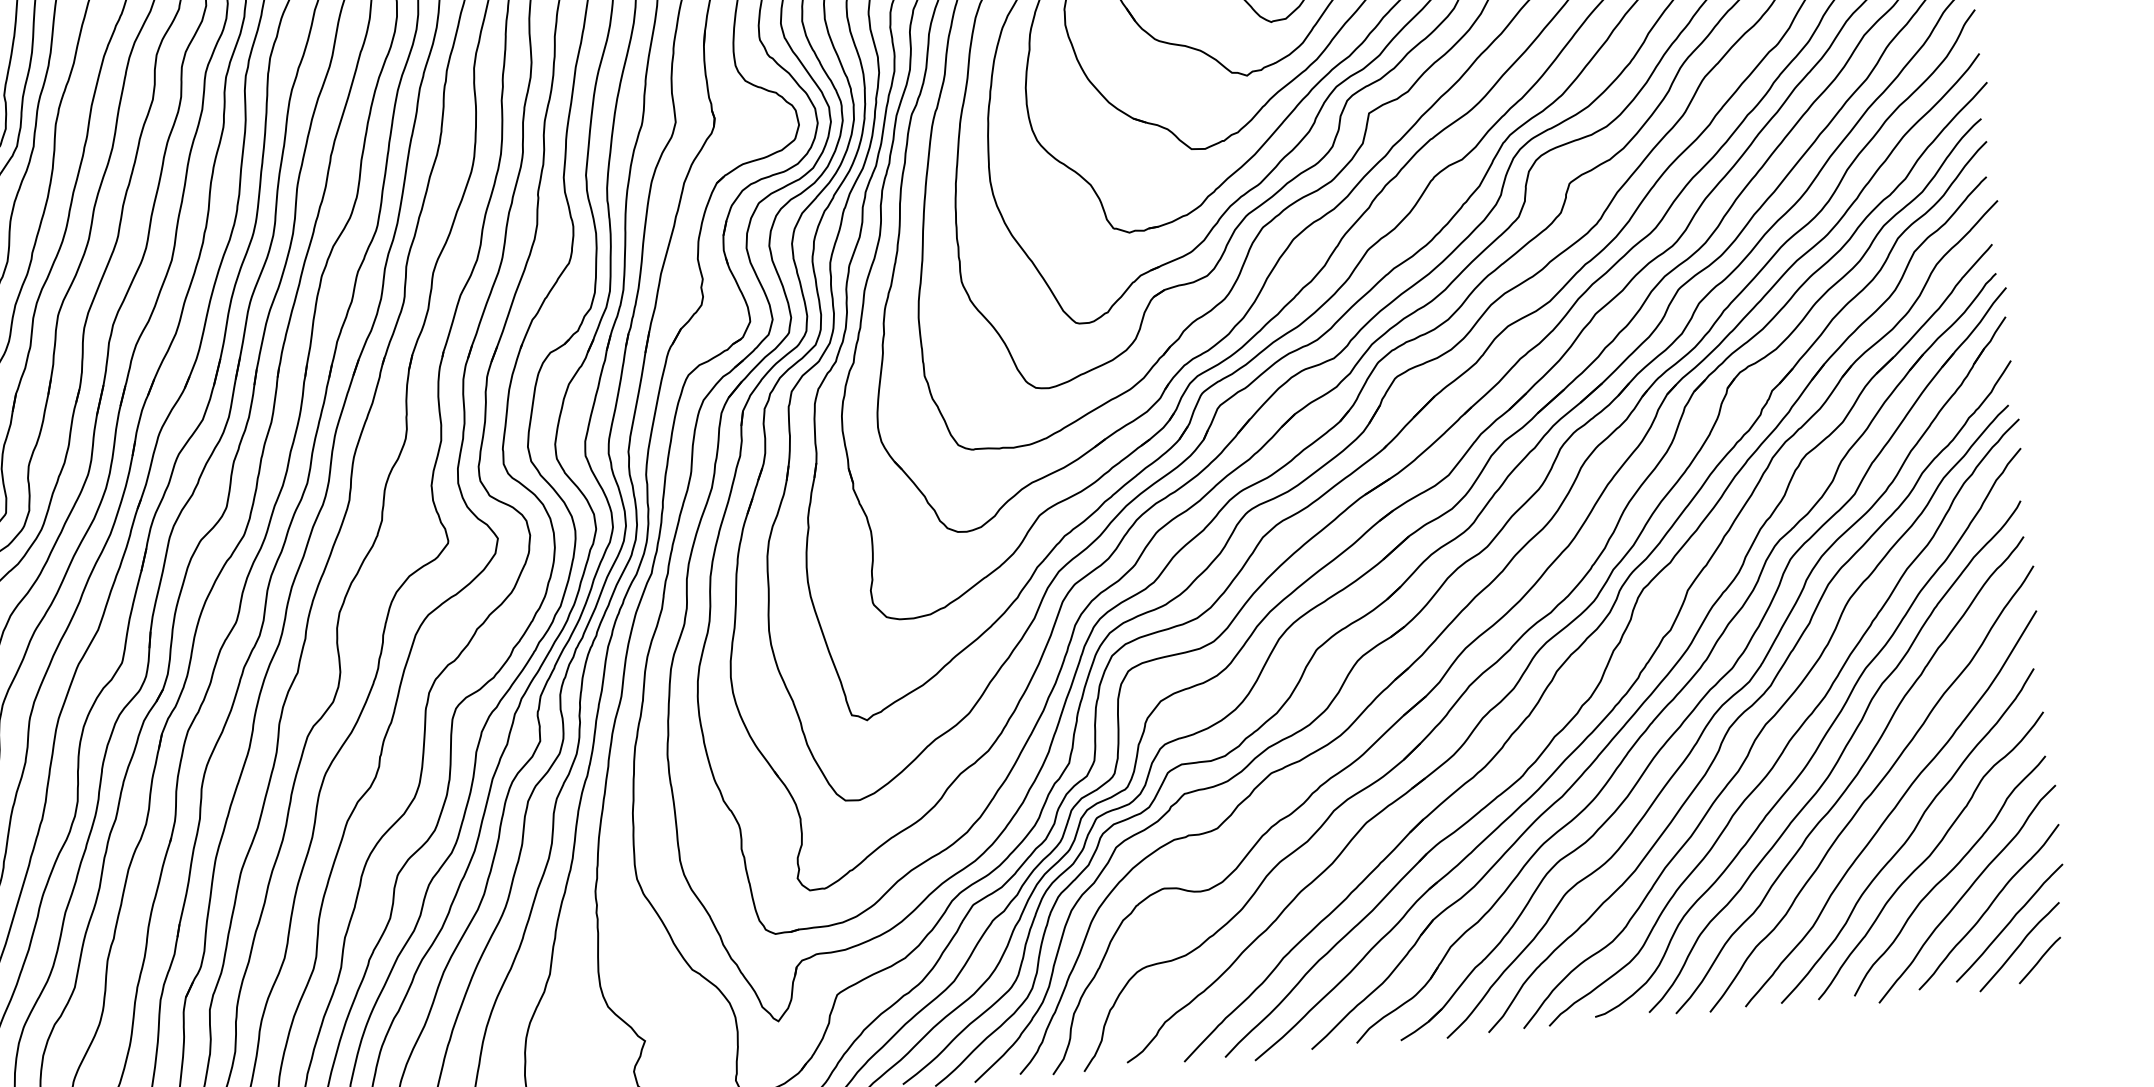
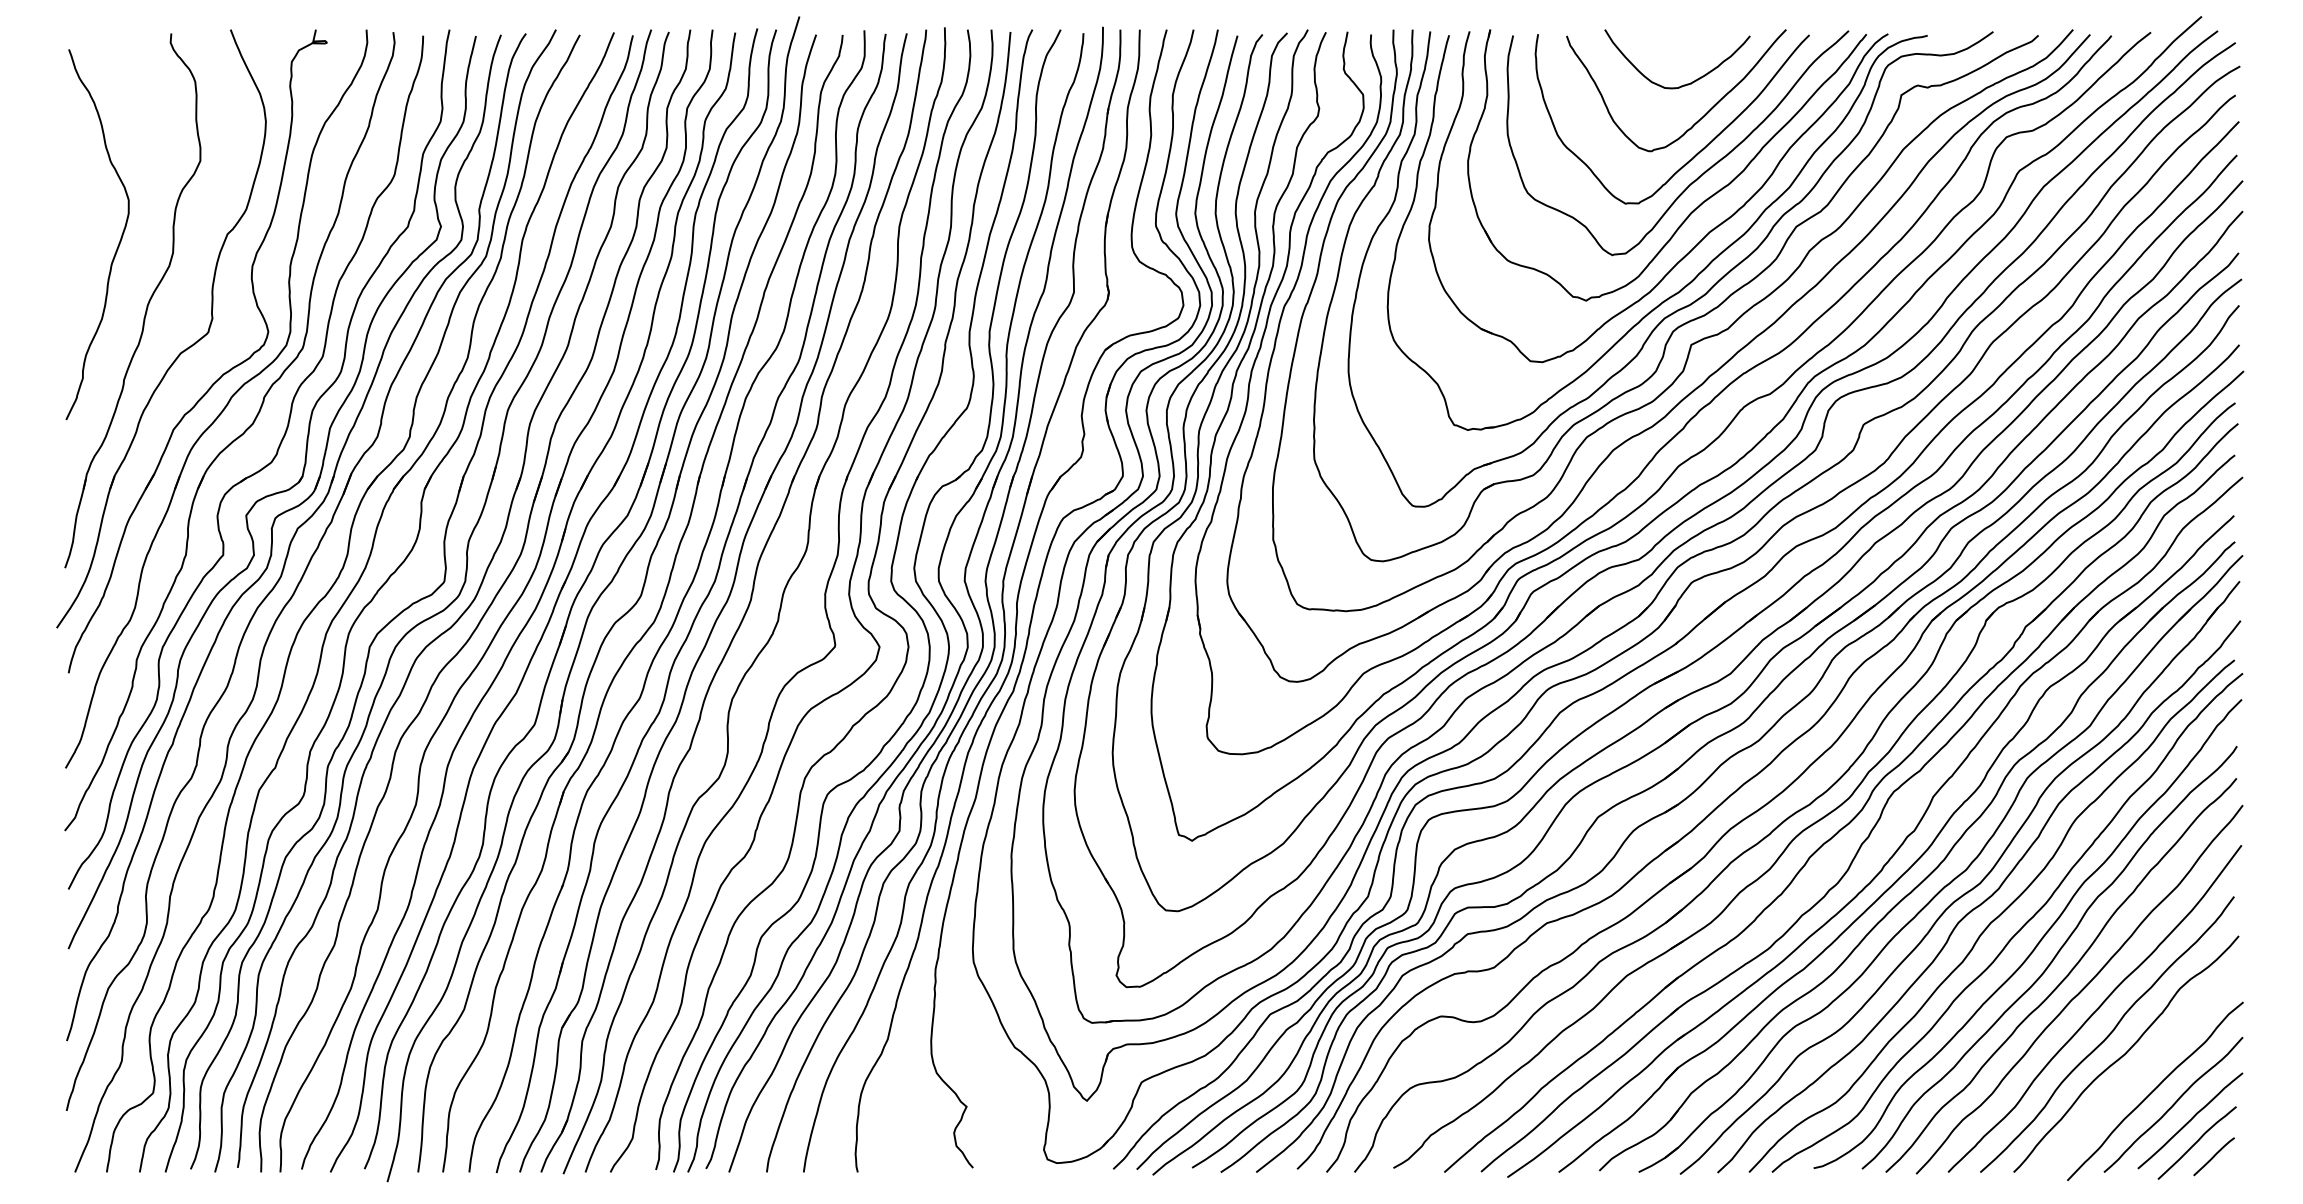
curve: (1948, 874) -> (2140, 1072), removed

